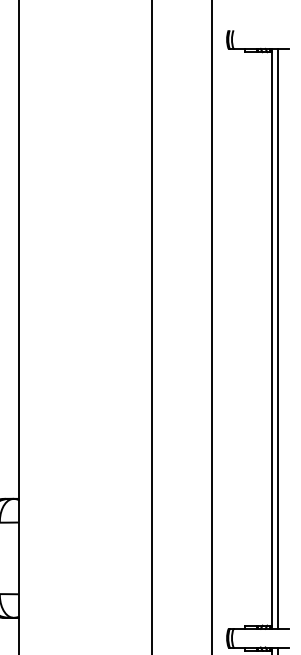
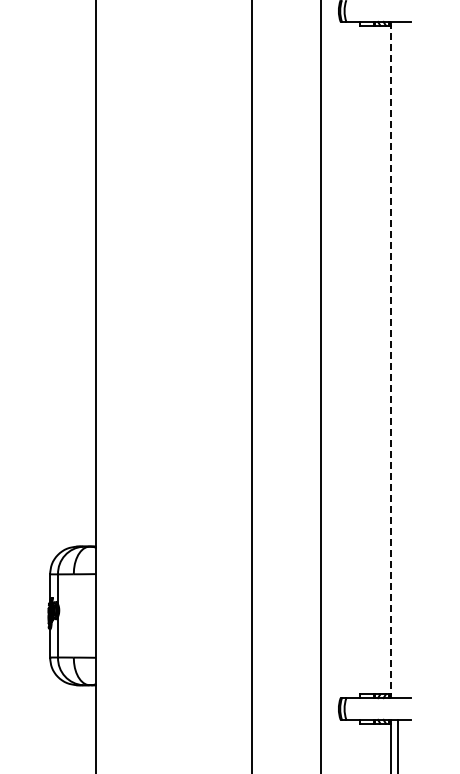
line: (277, 338) -> (397, 359), removed
line: (272, 339) -> (391, 360), solid -> dashed

